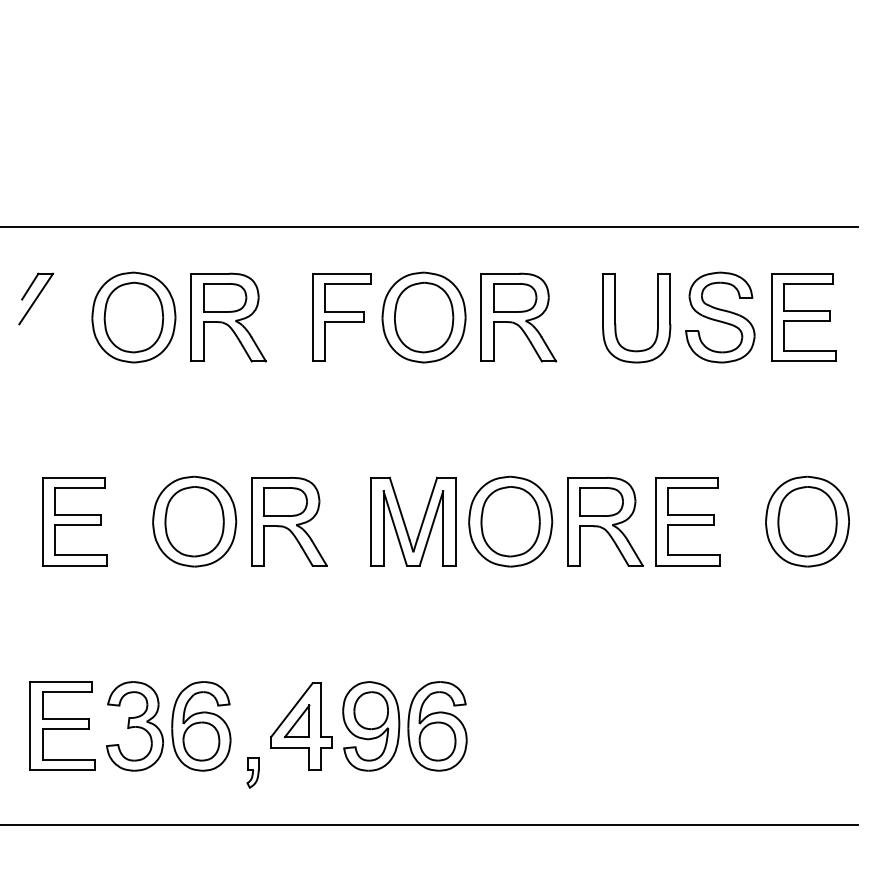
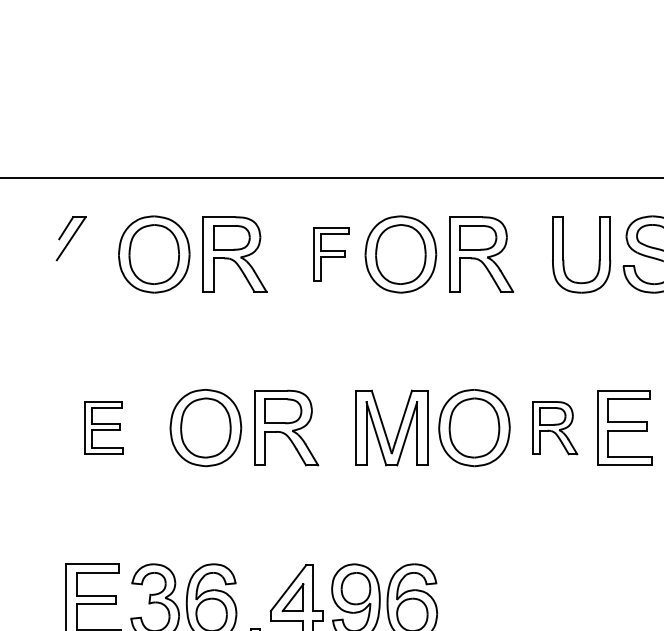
part: (341, 317) -> (330, 254), size x0.7
part: (74, 521) -> (103, 427), size x0.7
part: (605, 521) -> (555, 427), size x0.7

